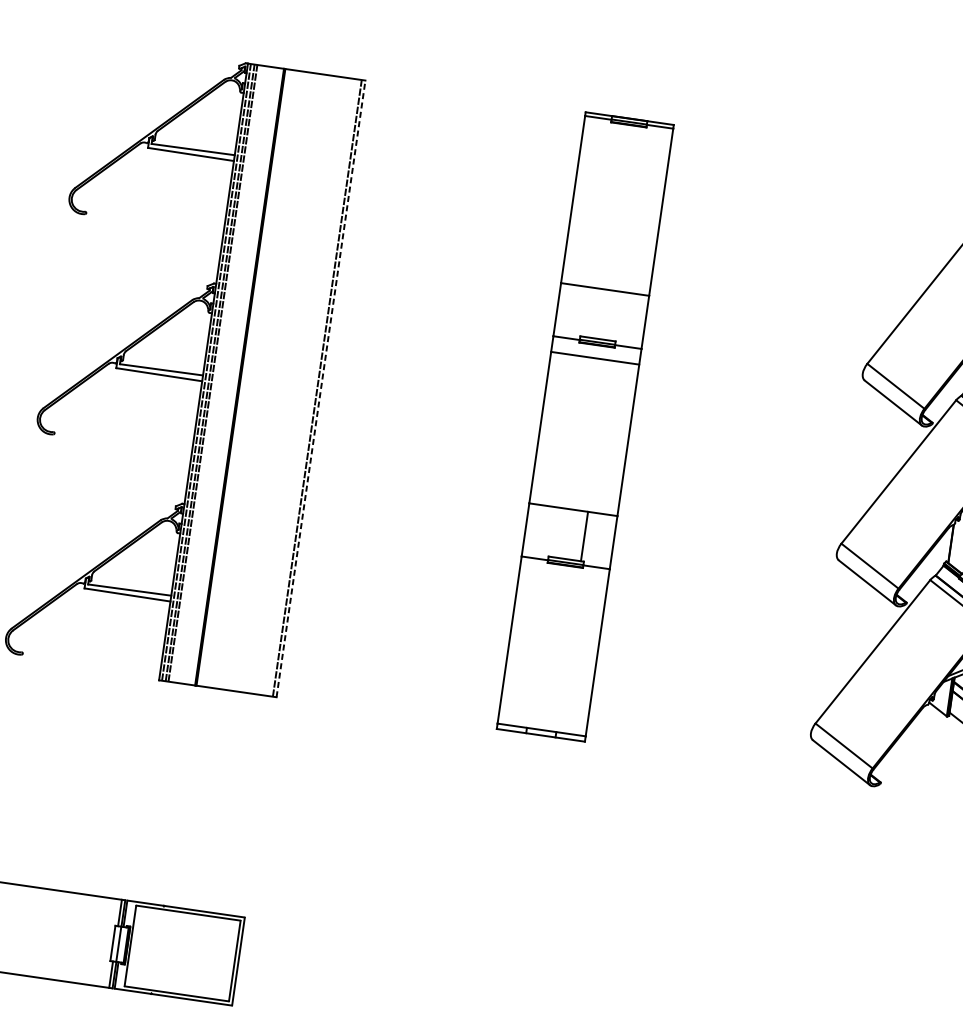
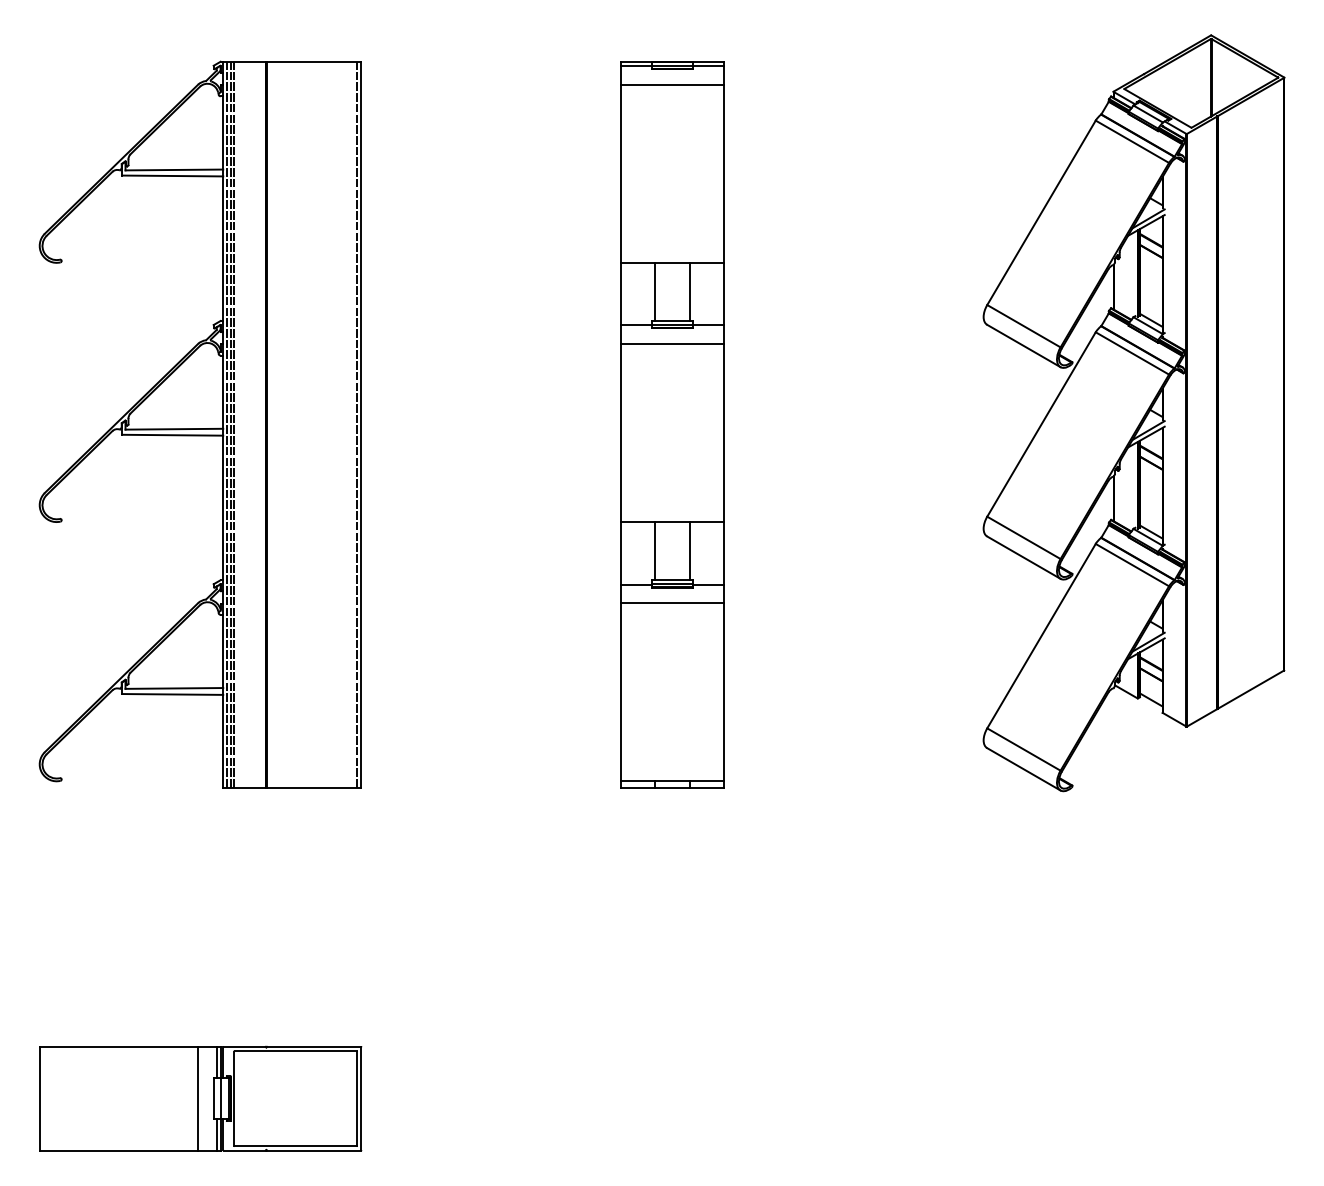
line: (626, 137) -> (672, 84), added
line: (587, 311) -> (655, 291), added
line: (616, 315) -> (689, 291), added
line: (321, 388) -> (361, 424), dashed -> solid
line: (555, 532) -> (655, 551), added
line: (563, 578) -> (672, 603), added
line: (100, 941) -> (198, 1098), added

